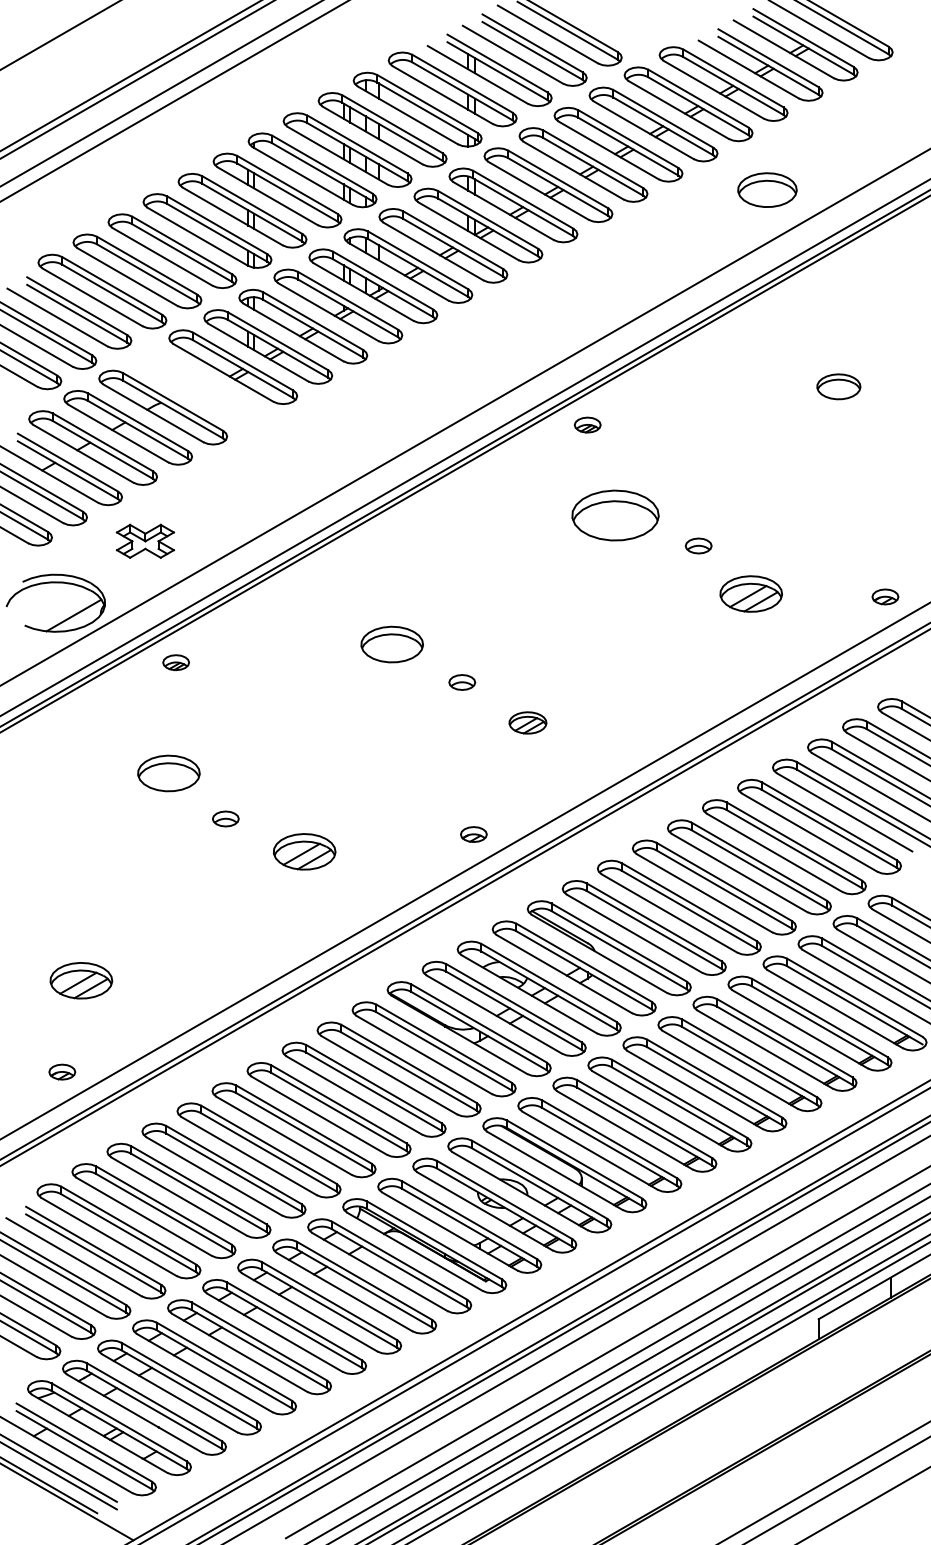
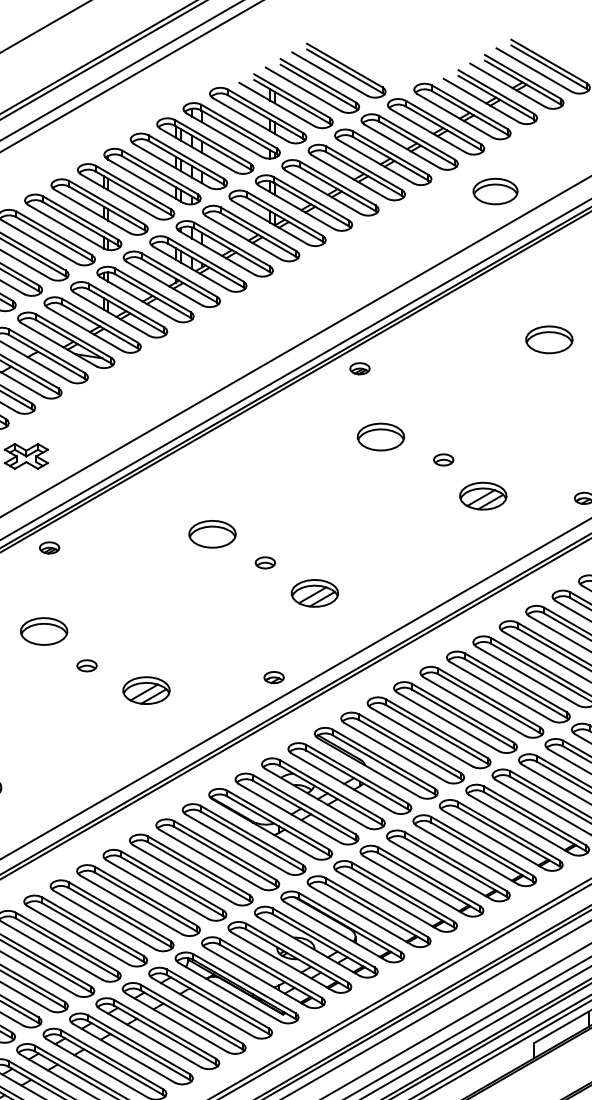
part: (838, 386) -> (549, 339), size x1.43
part: (198, 387) -> (66, 340), added
part: (615, 515) -> (380, 436), size x0.71
part: (527, 722) -> (314, 593), size x1.67

